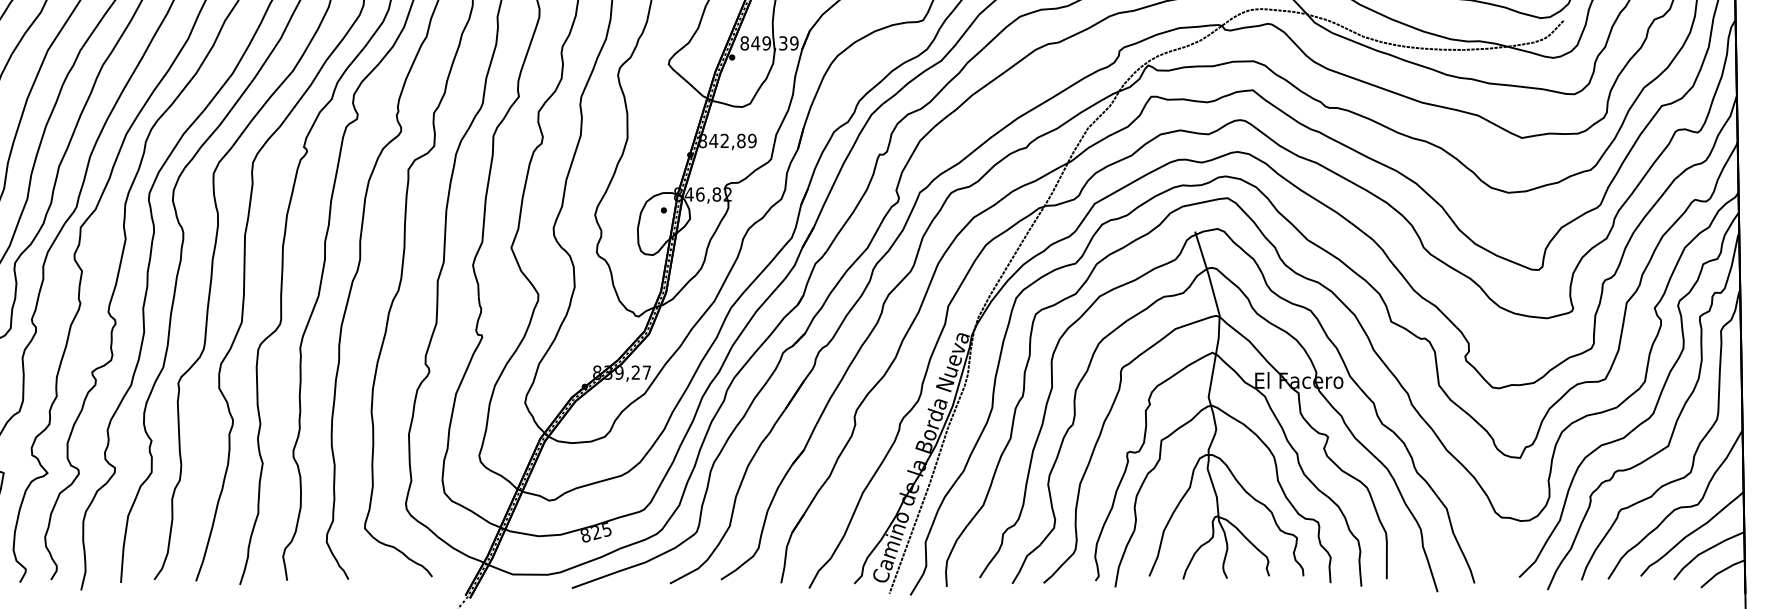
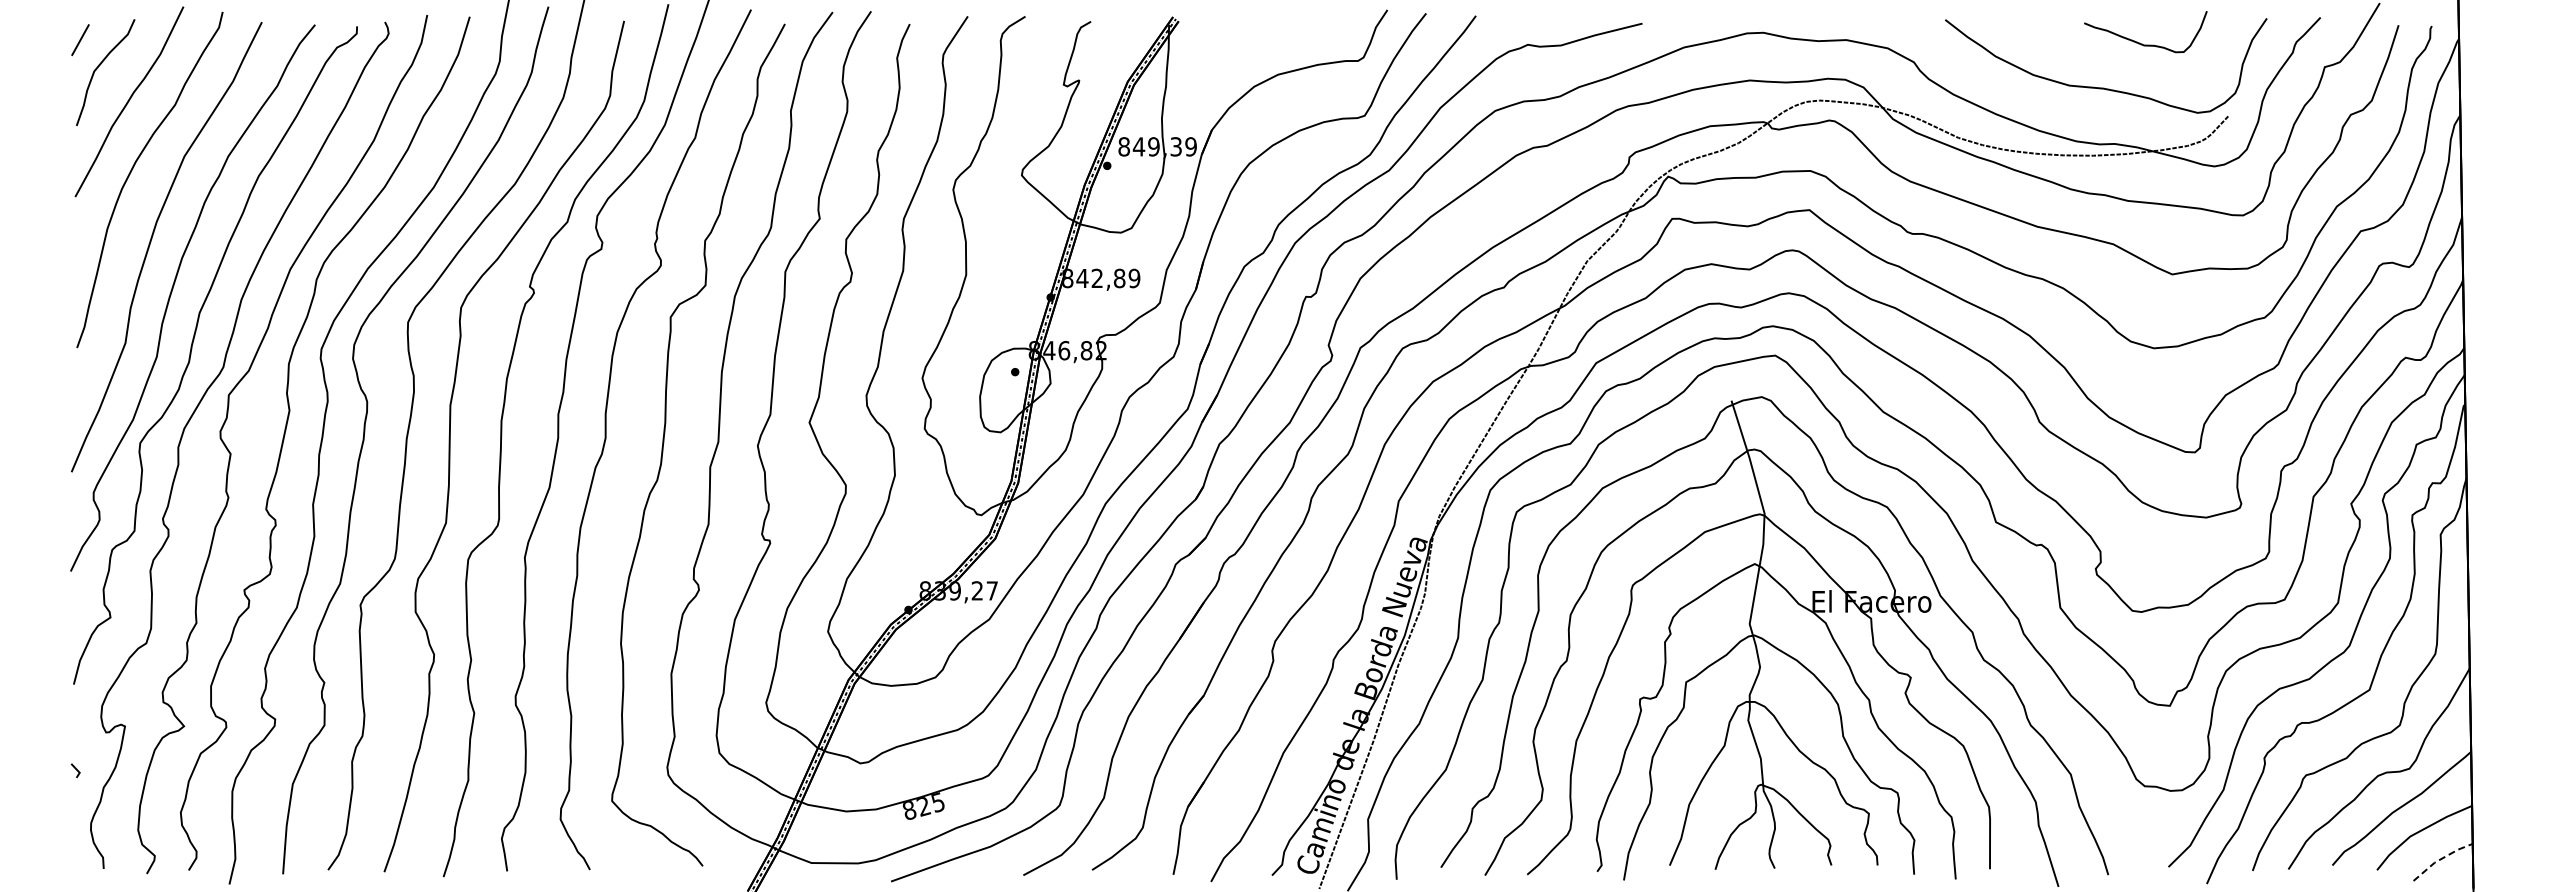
line: (1721, 571) -> (2441, 858), solid -> dashed

